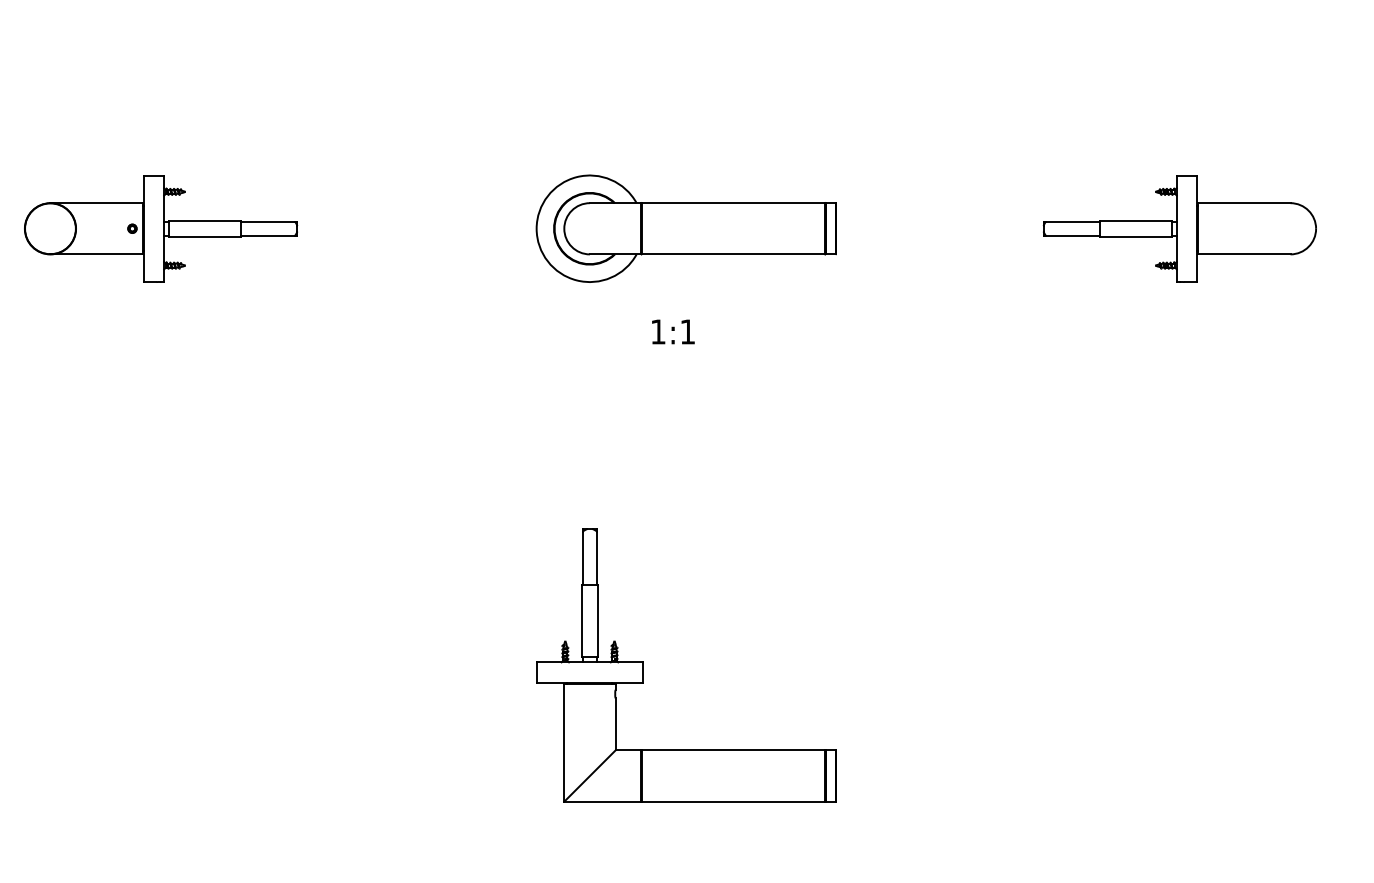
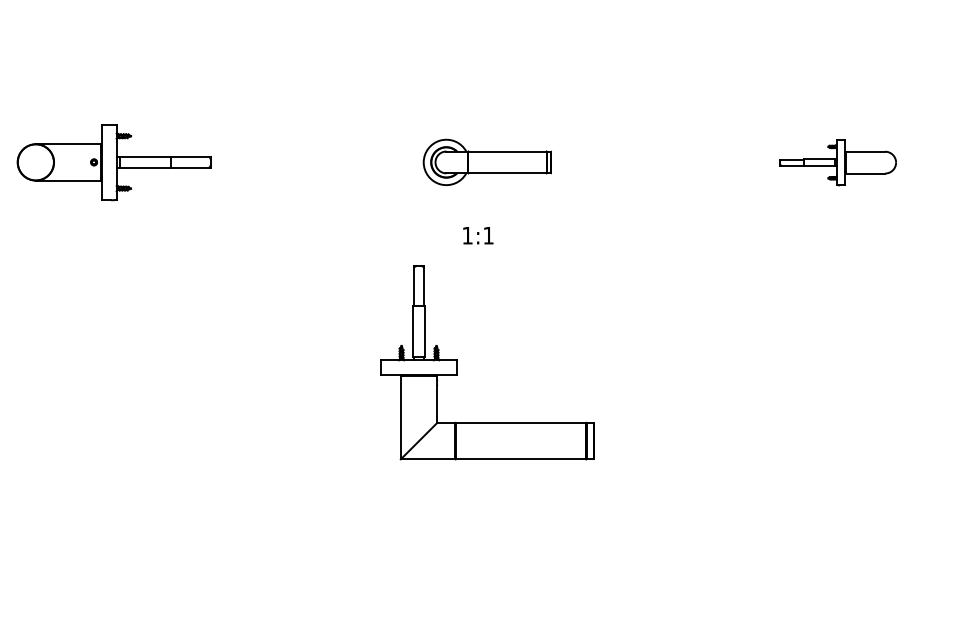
part: (686, 228) -> (487, 162), size x0.6
part: (1179, 228) -> (837, 162), size x0.6
part: (644, 665) -> (457, 362), moved

